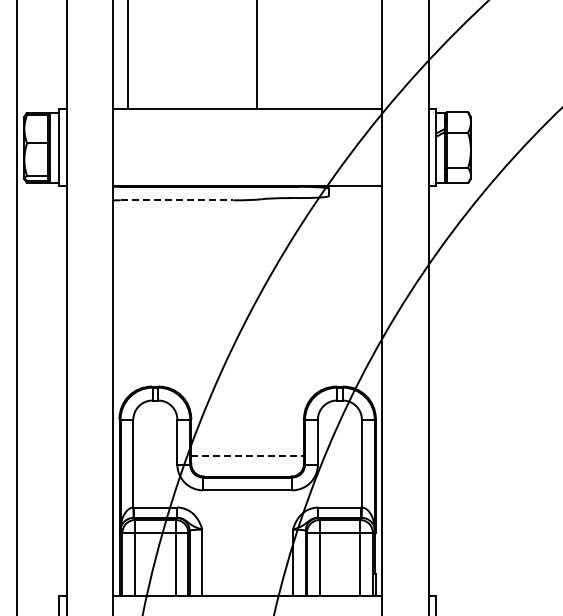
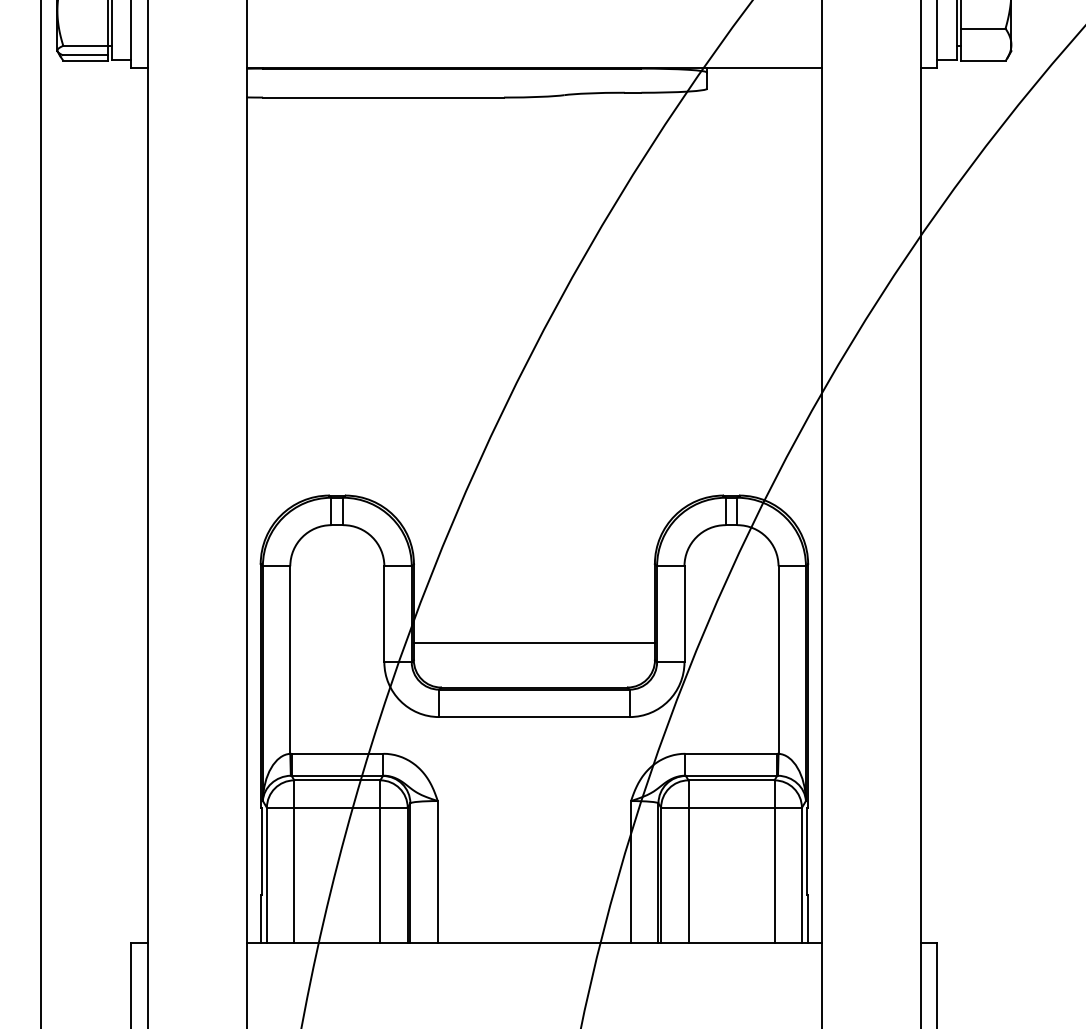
line: (177, 200) -> (384, 97), dashed -> solid
line: (248, 455) -> (536, 642), dashed -> solid

